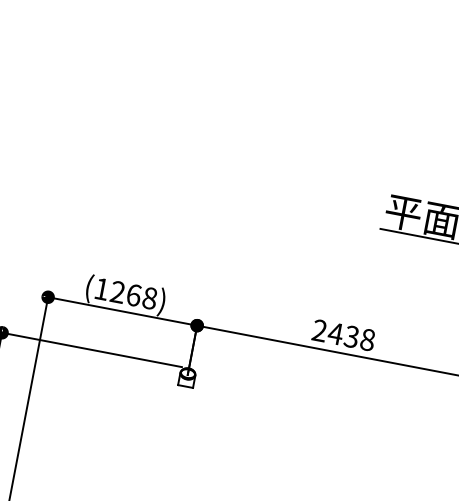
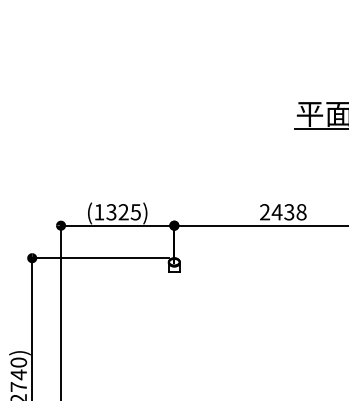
text: (133, 295) -> (123, 212), (1268) -> (1325)

